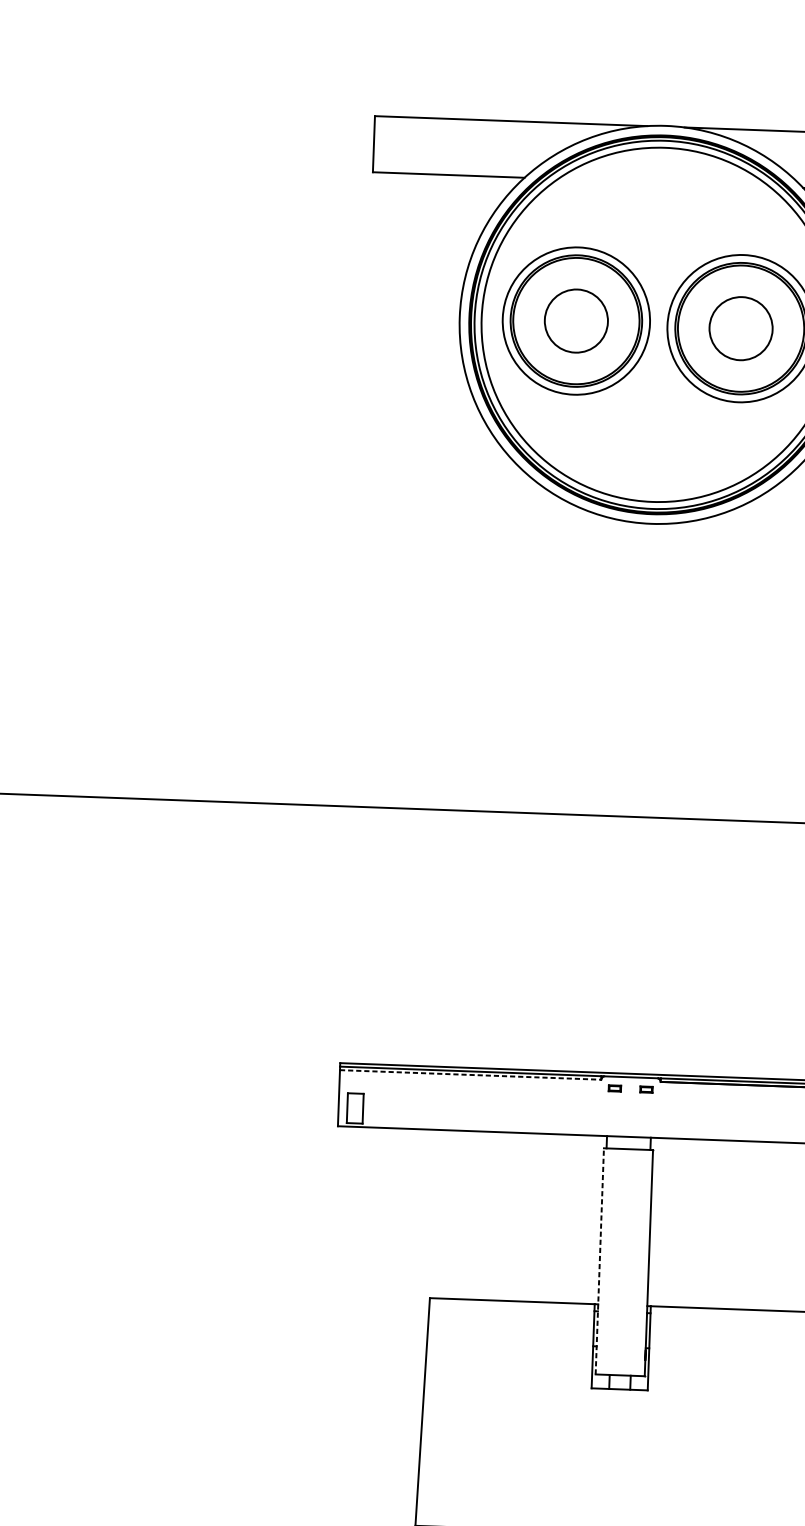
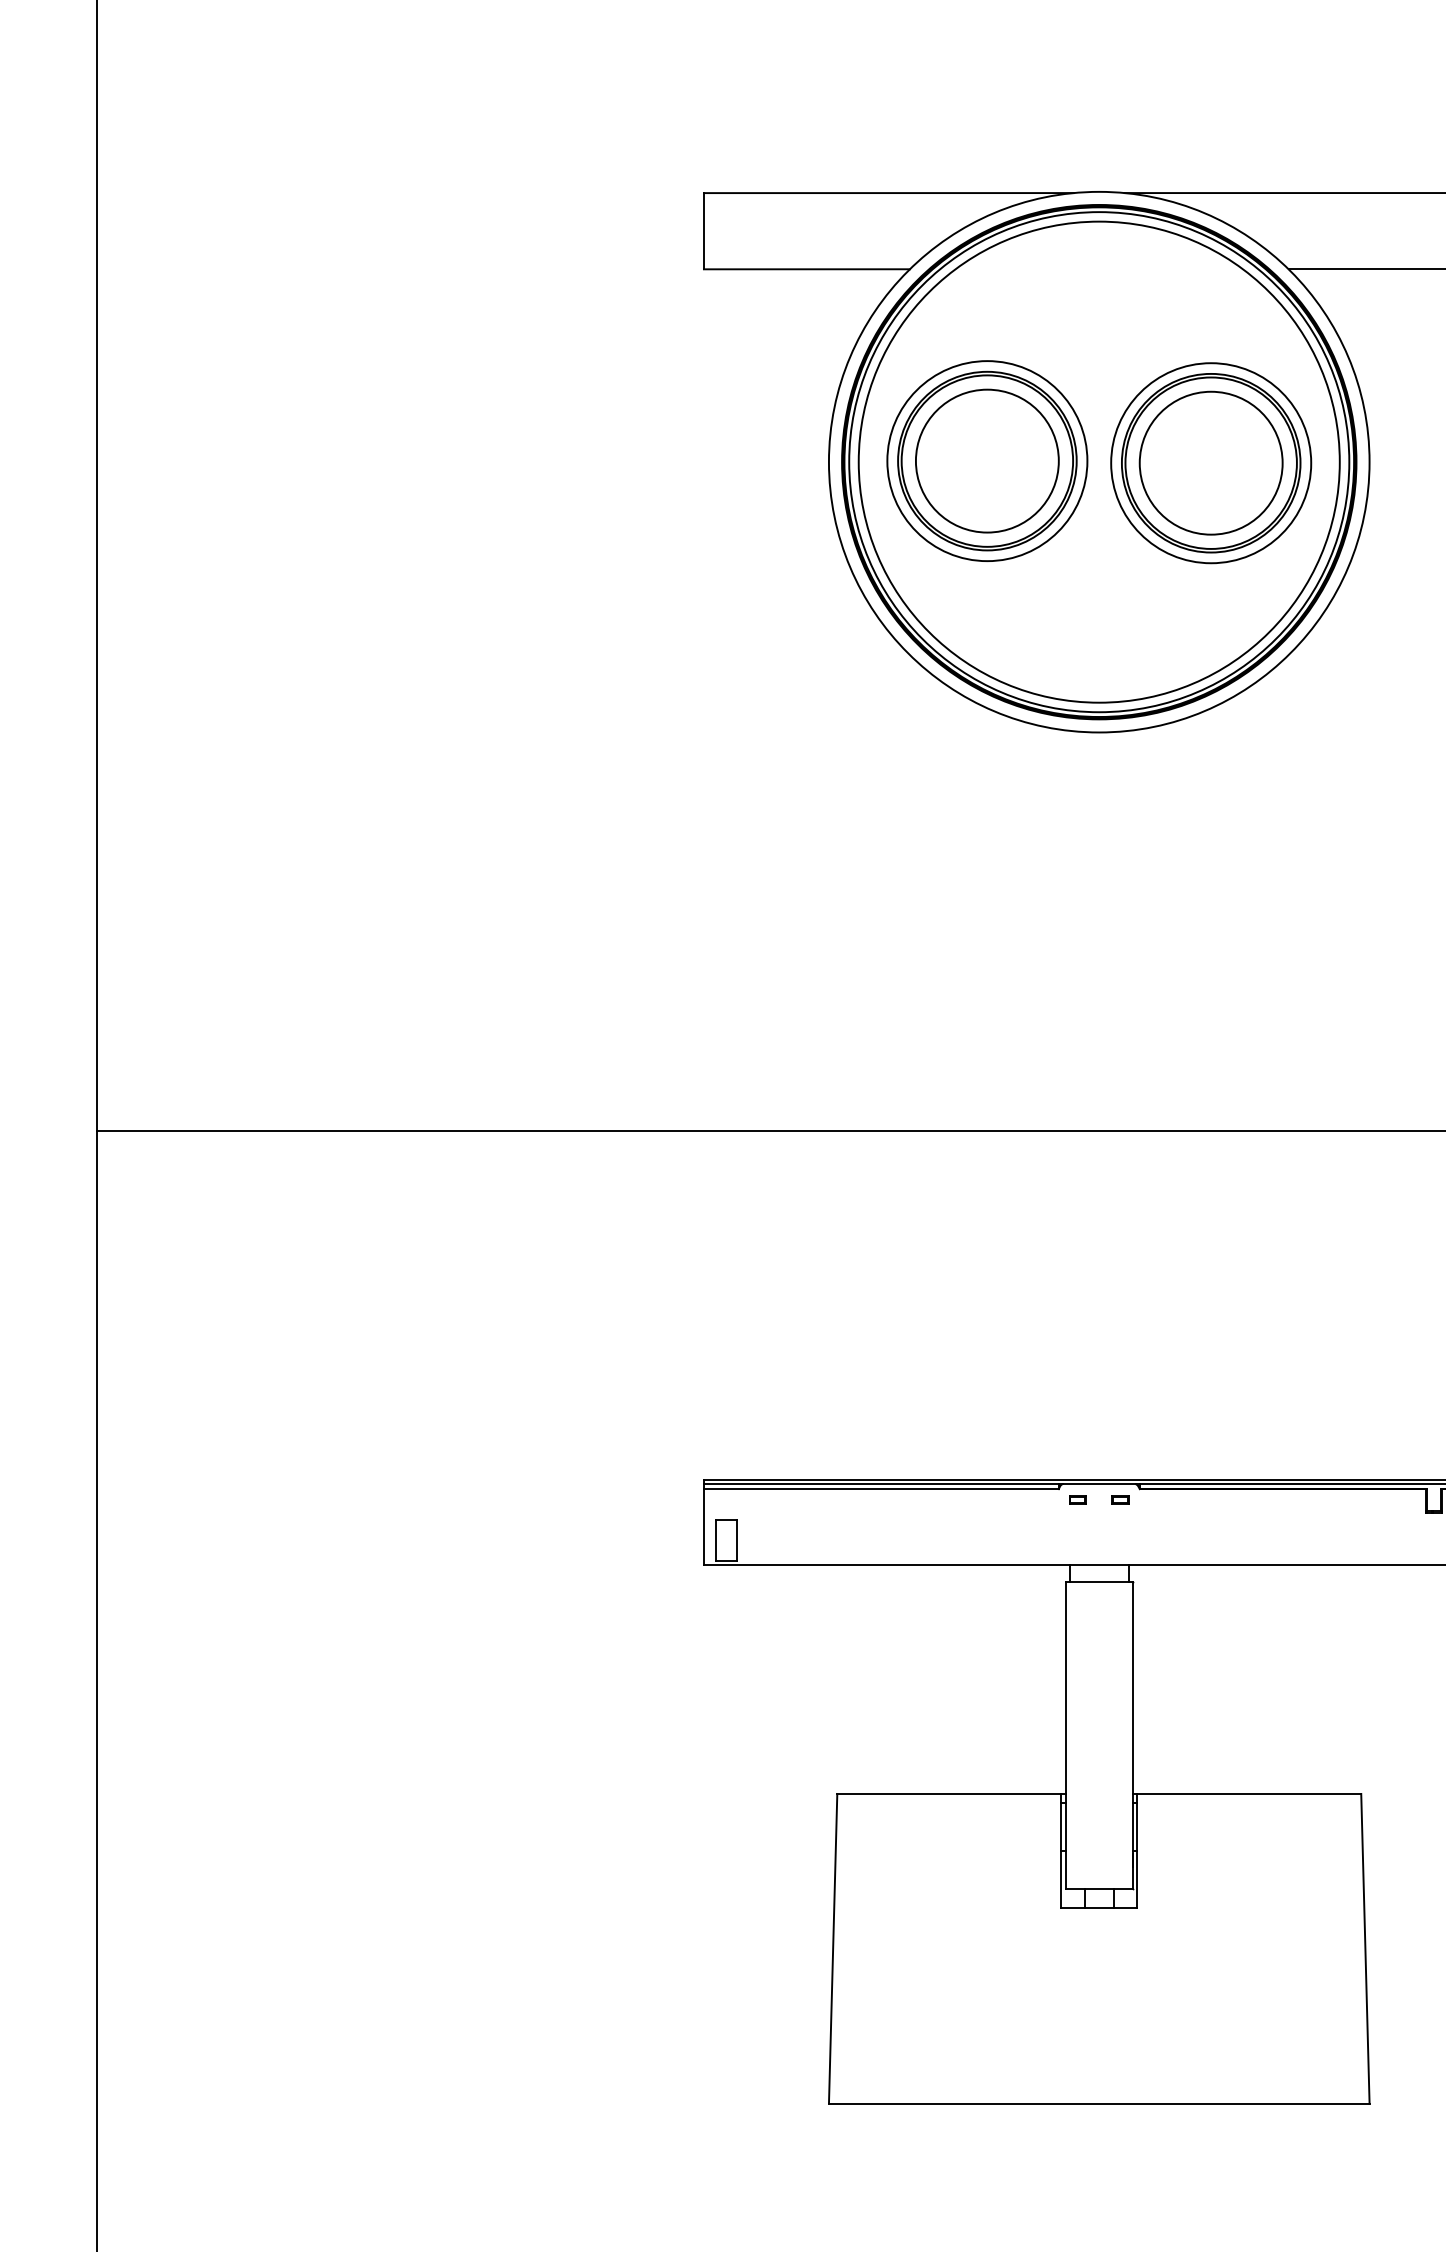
circle: (575, 320) -> (986, 460), size x1.67
circle: (740, 328) -> (1210, 462), size x1.67
line: (470, 1075) -> (881, 1489), dashed -> solid
line: (599, 1261) -> (1065, 1735), dashed -> solid

